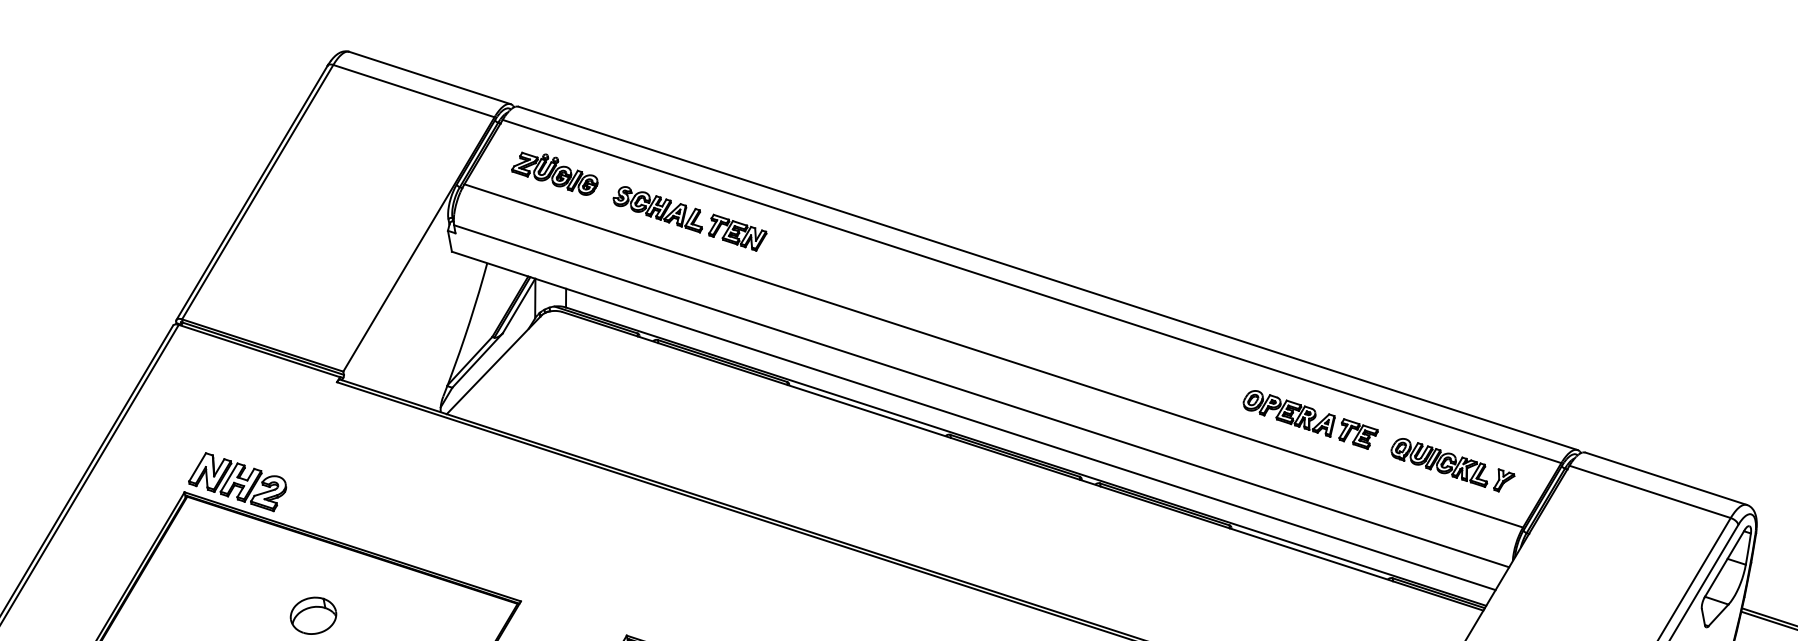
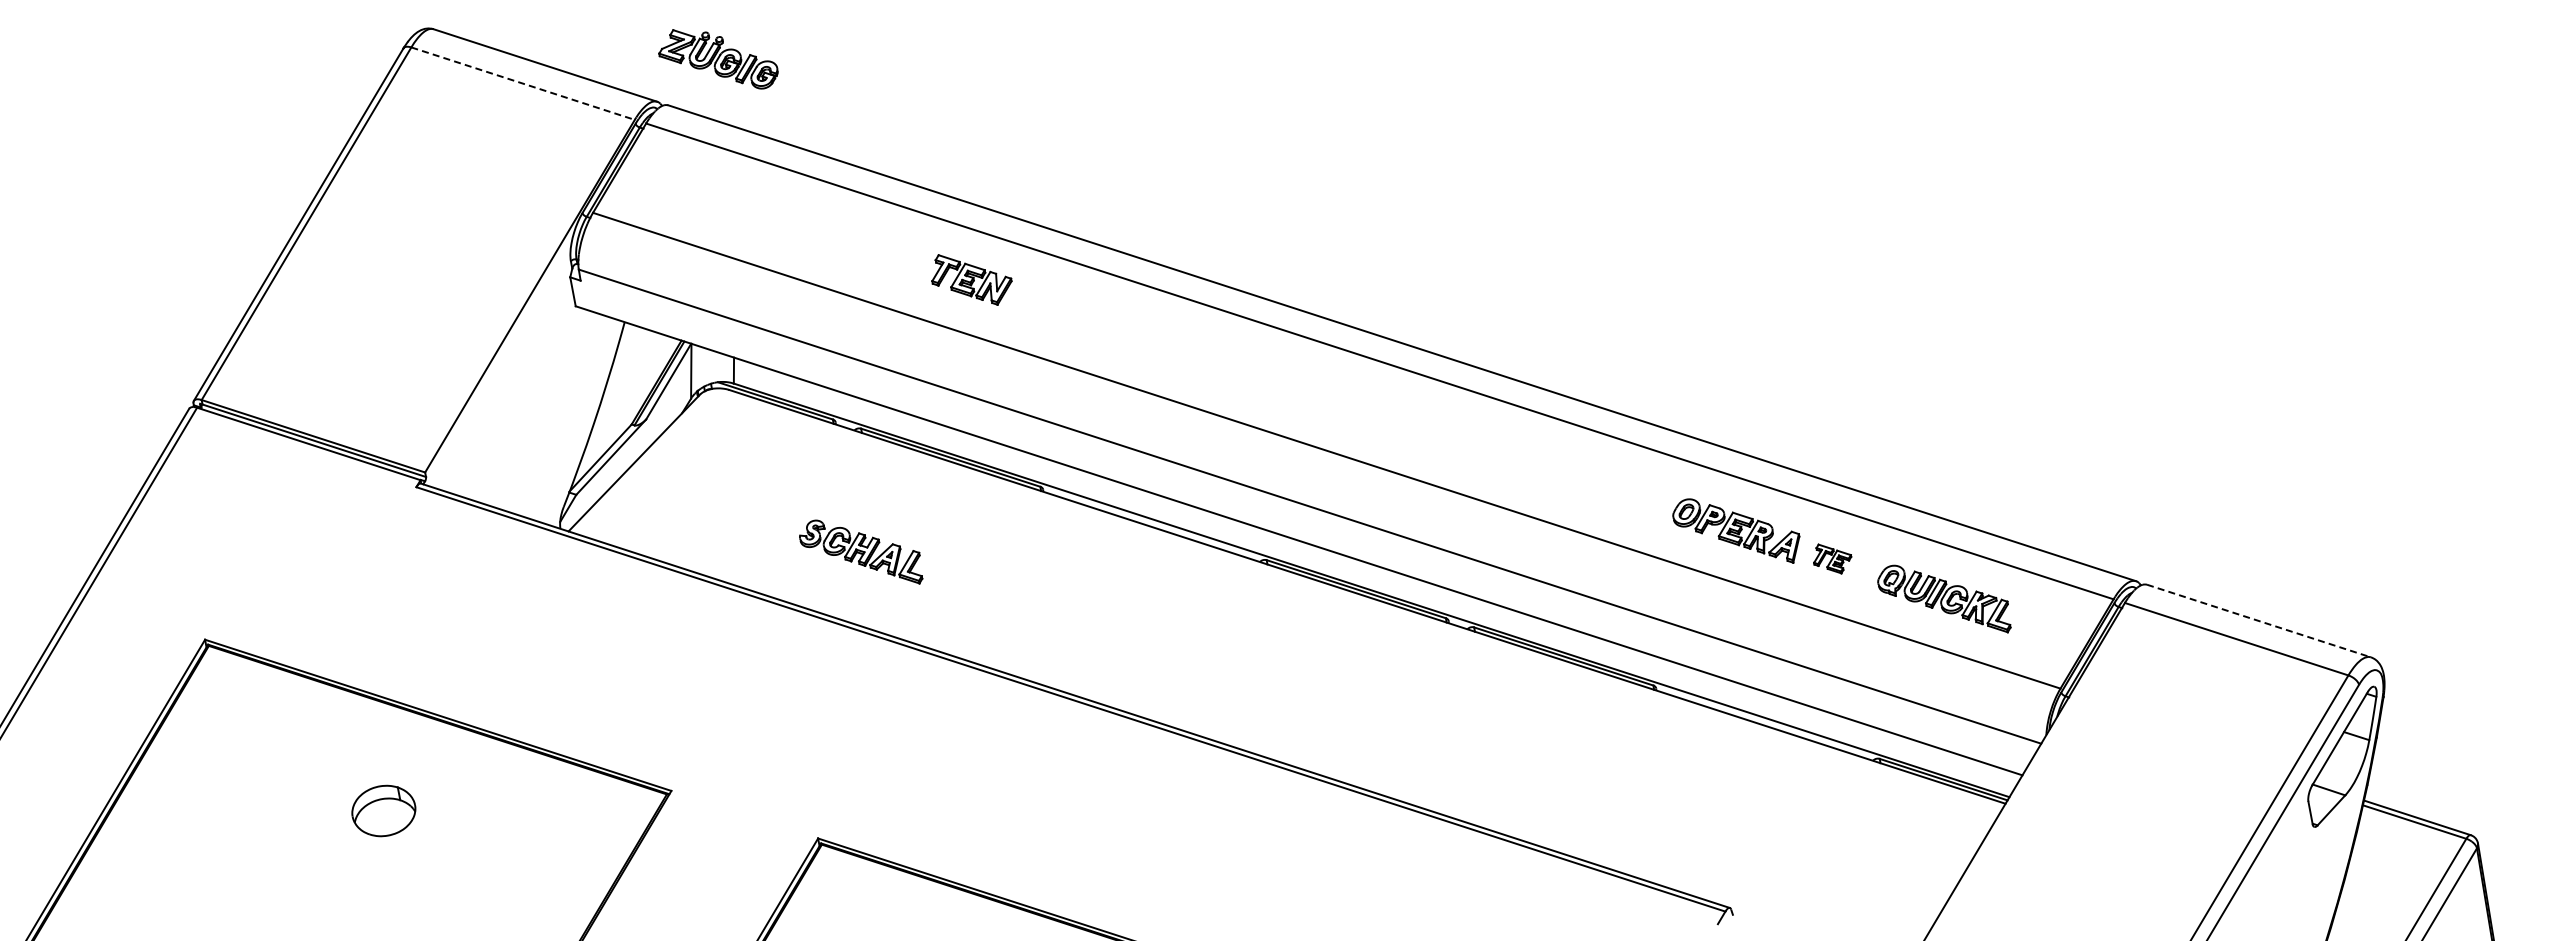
line: (414, 91) -> (523, 83), solid -> dashed
part: (554, 173) -> (718, 59), moved
part: (658, 209) -> (861, 551), moved
part: (1358, 433) -> (1832, 558), size x0.7
line: (1665, 479) -> (2258, 621), solid -> dashed
part: (1504, 480) -> (2034, 623), removed
part: (237, 482) -> (278, 625), removed

